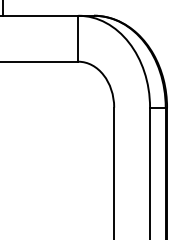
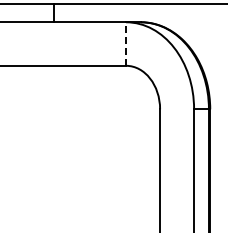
line: (78, 39) -> (126, 44), solid -> dashed

